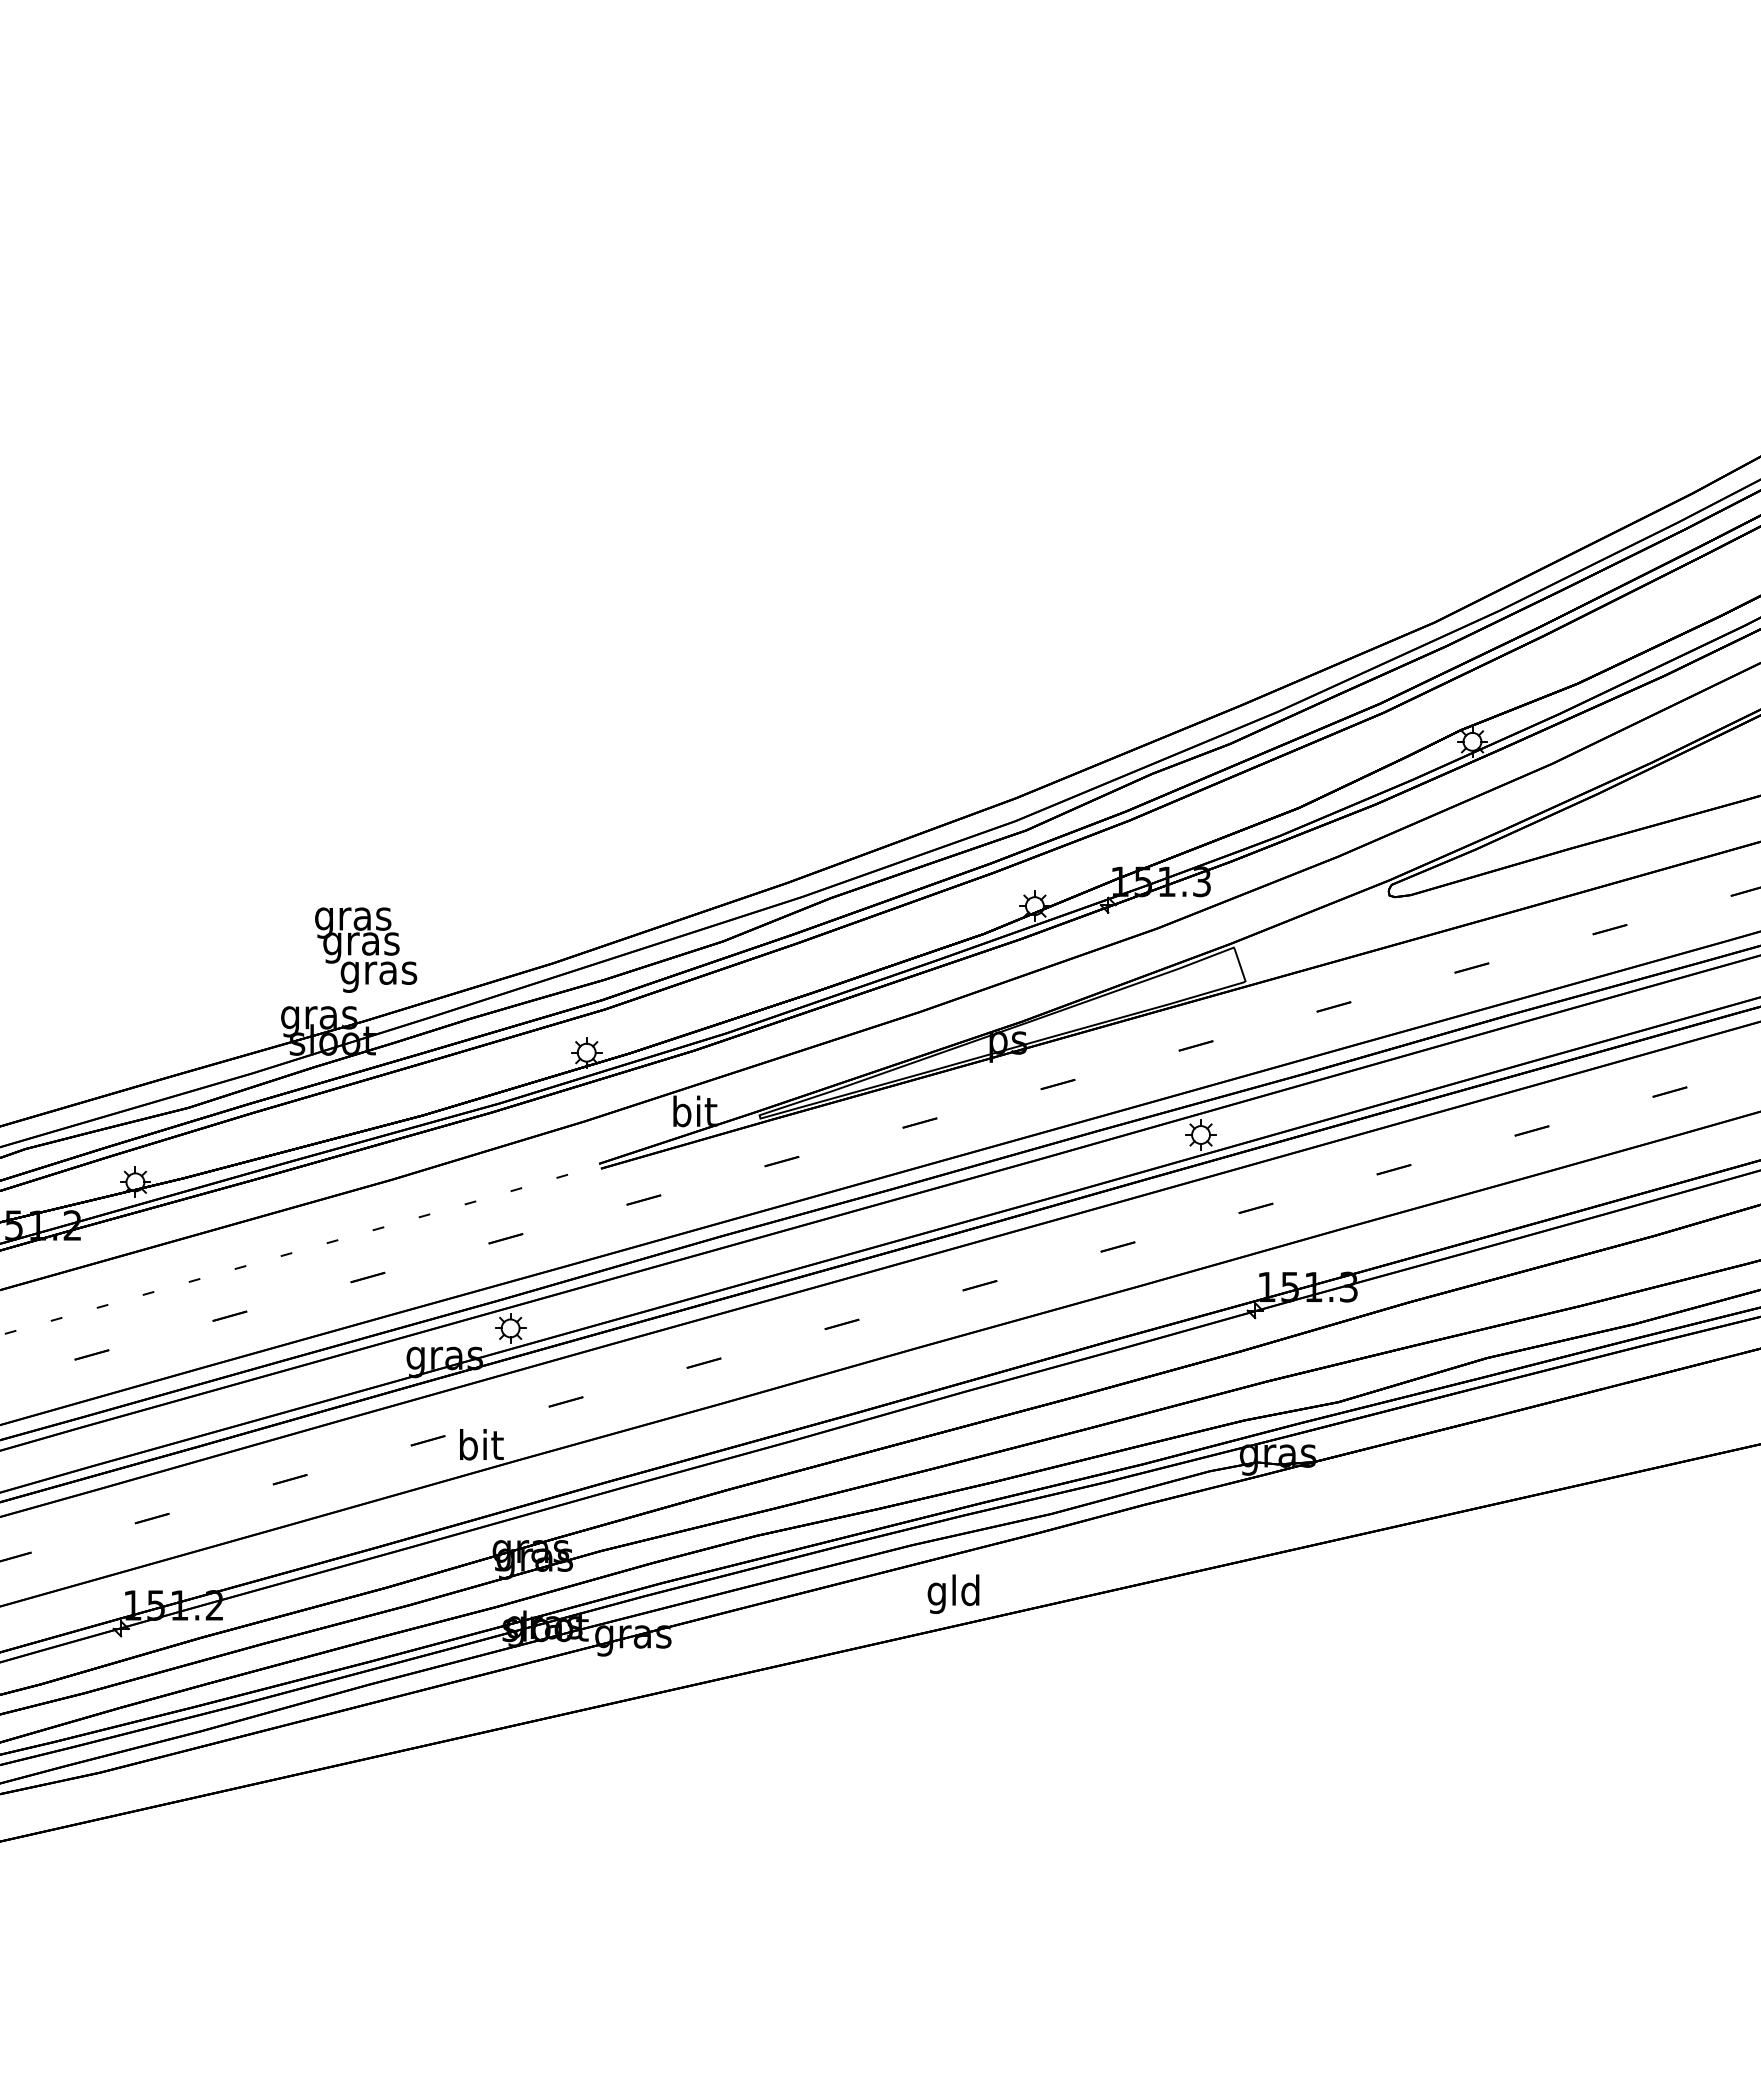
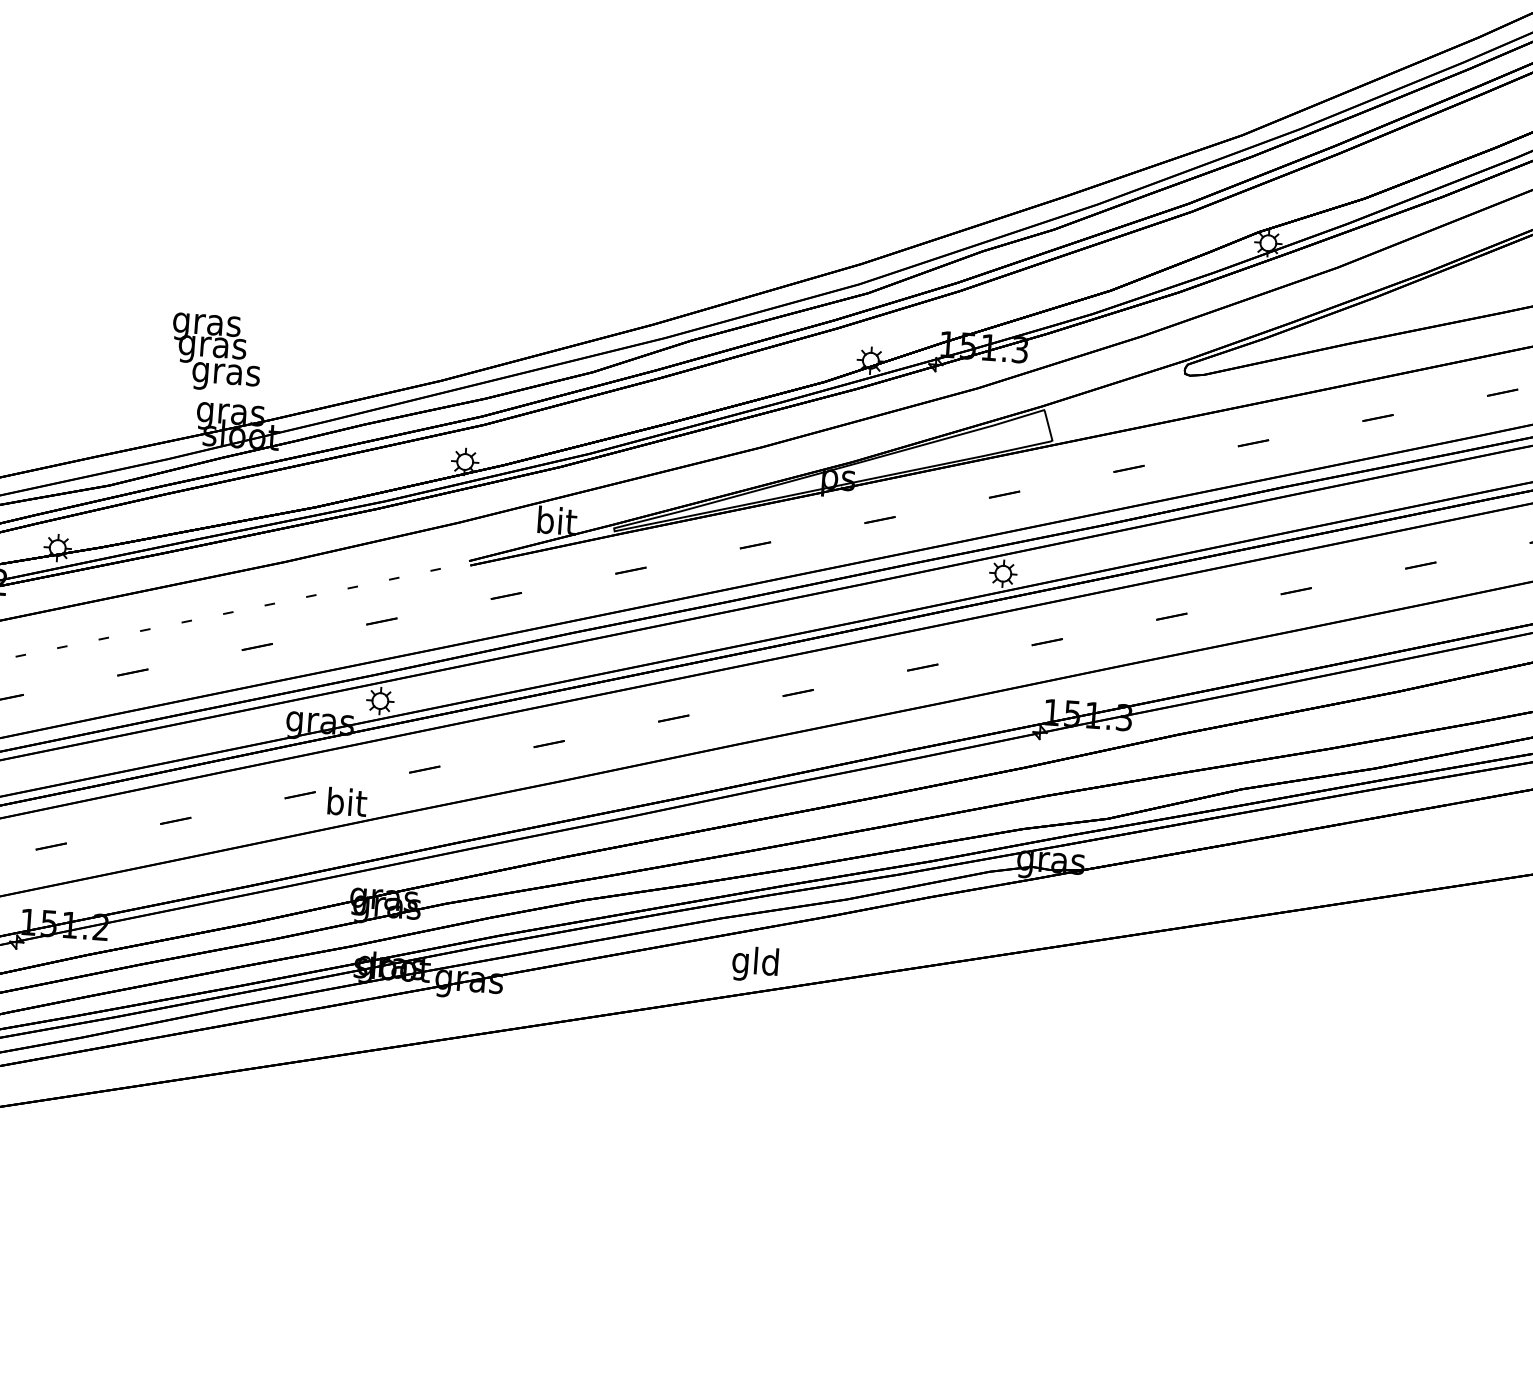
text: (366, 949) -> (216, 352), moved

